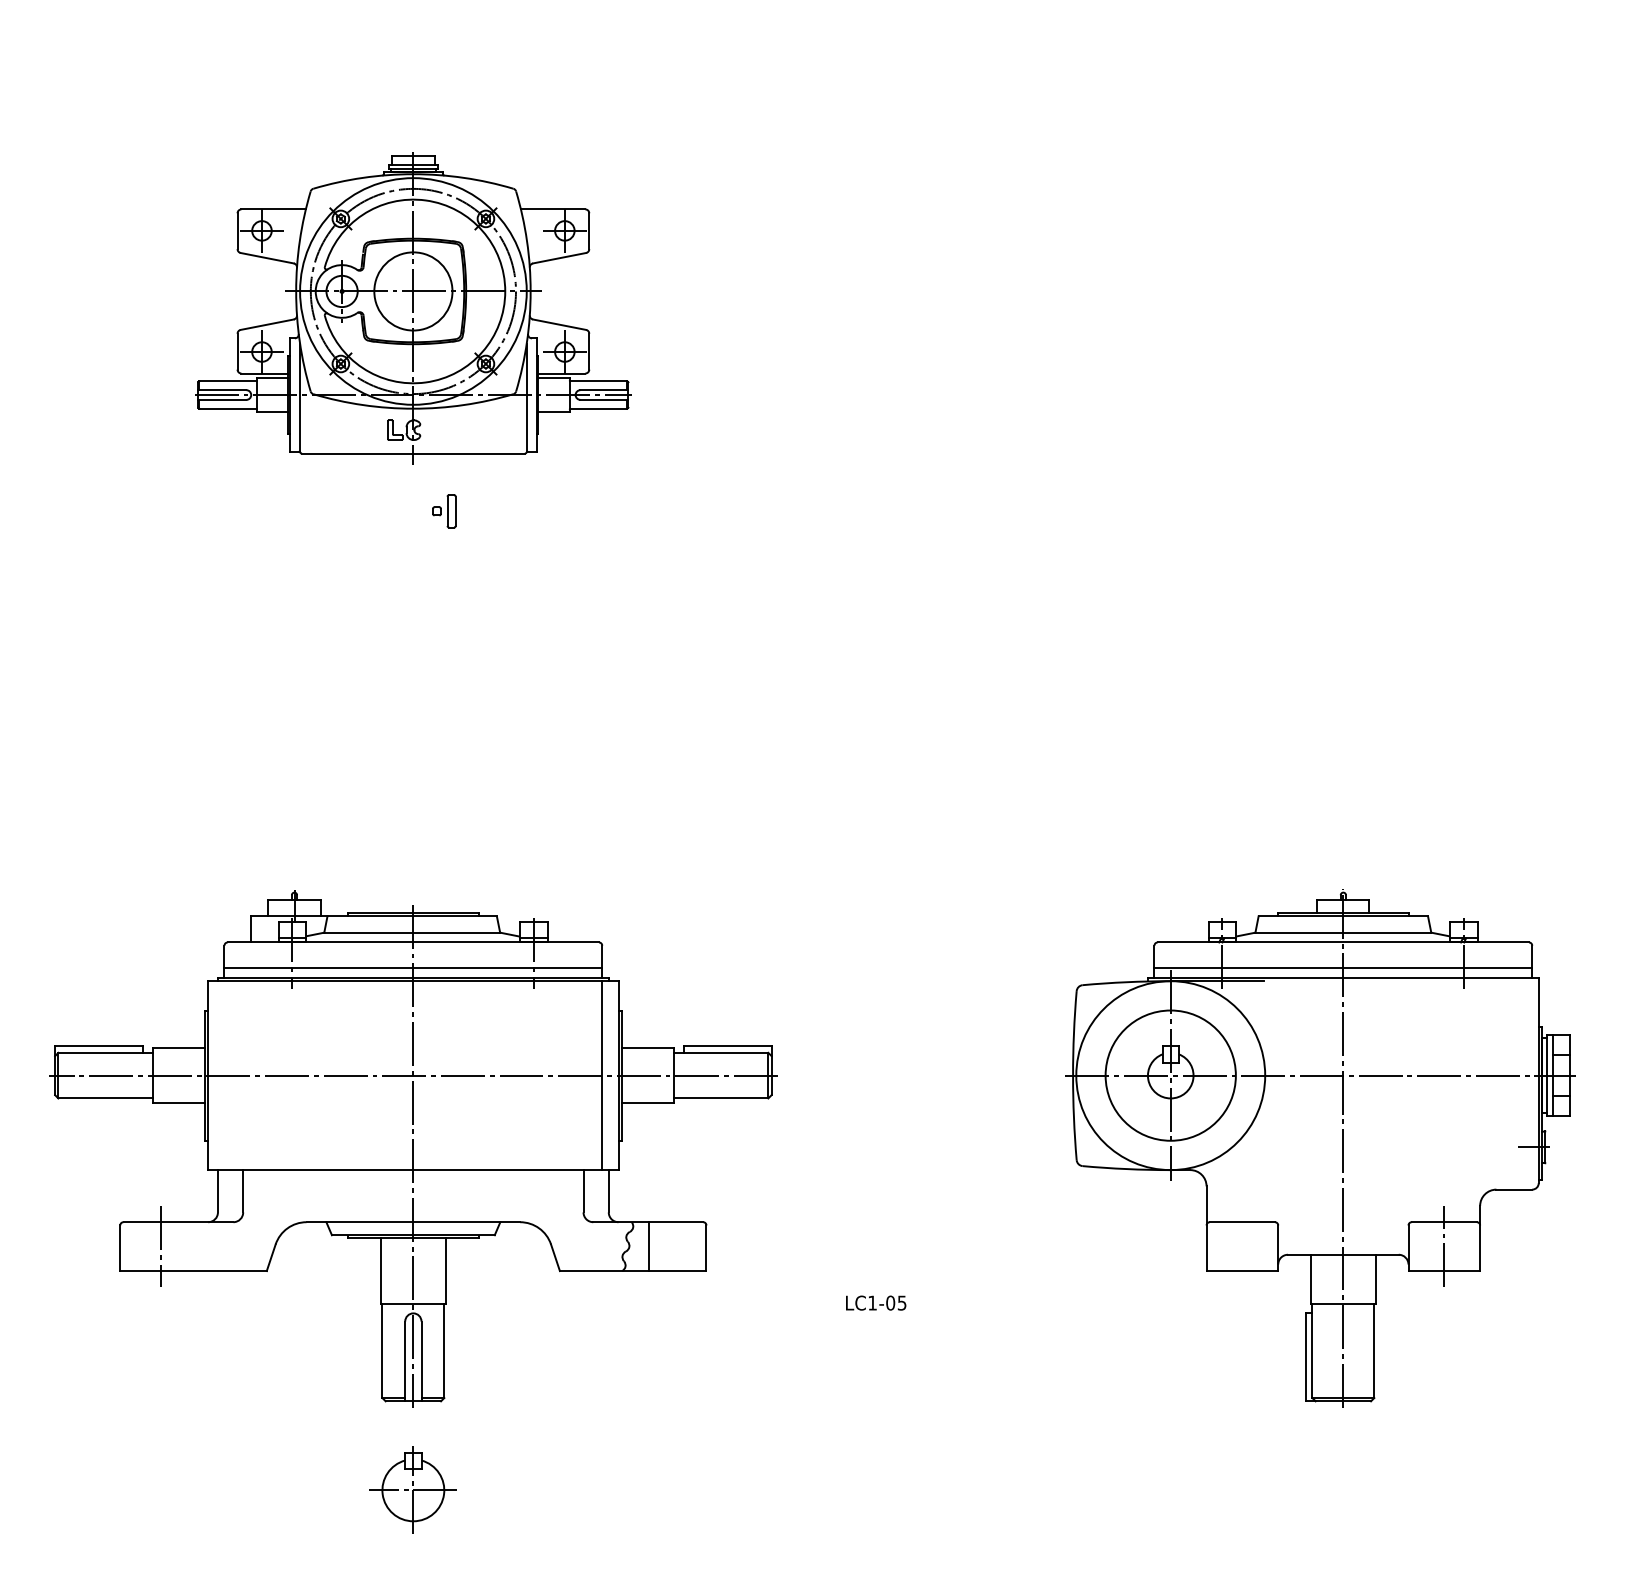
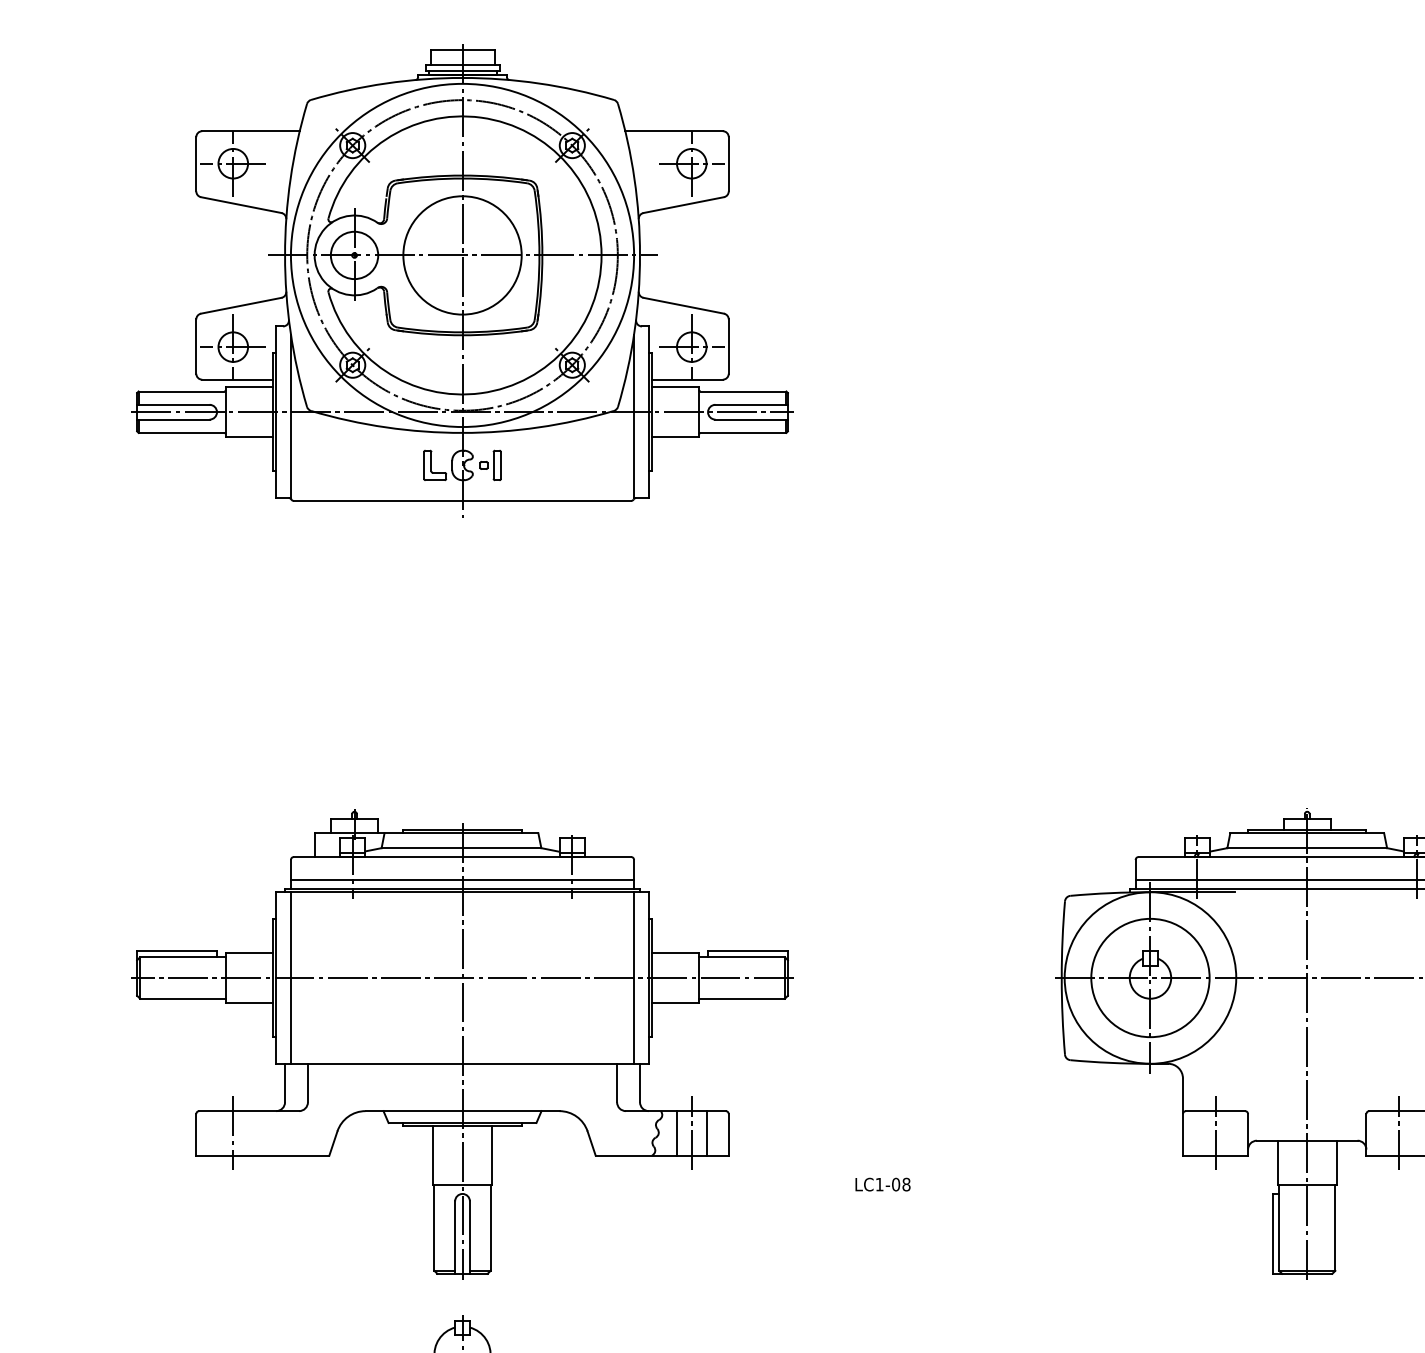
part: (413, 308) -> (462, 281), size x1.67
line: (224, 1075) -> (290, 977), added
line: (665, 1246) -> (691, 1133), added
line: (682, 1246) -> (706, 1133), added
line: (1242, 1246) -> (1215, 1133), added
text: (901, 1302) -> (905, 1184), LC1-05 -> LC1-08

